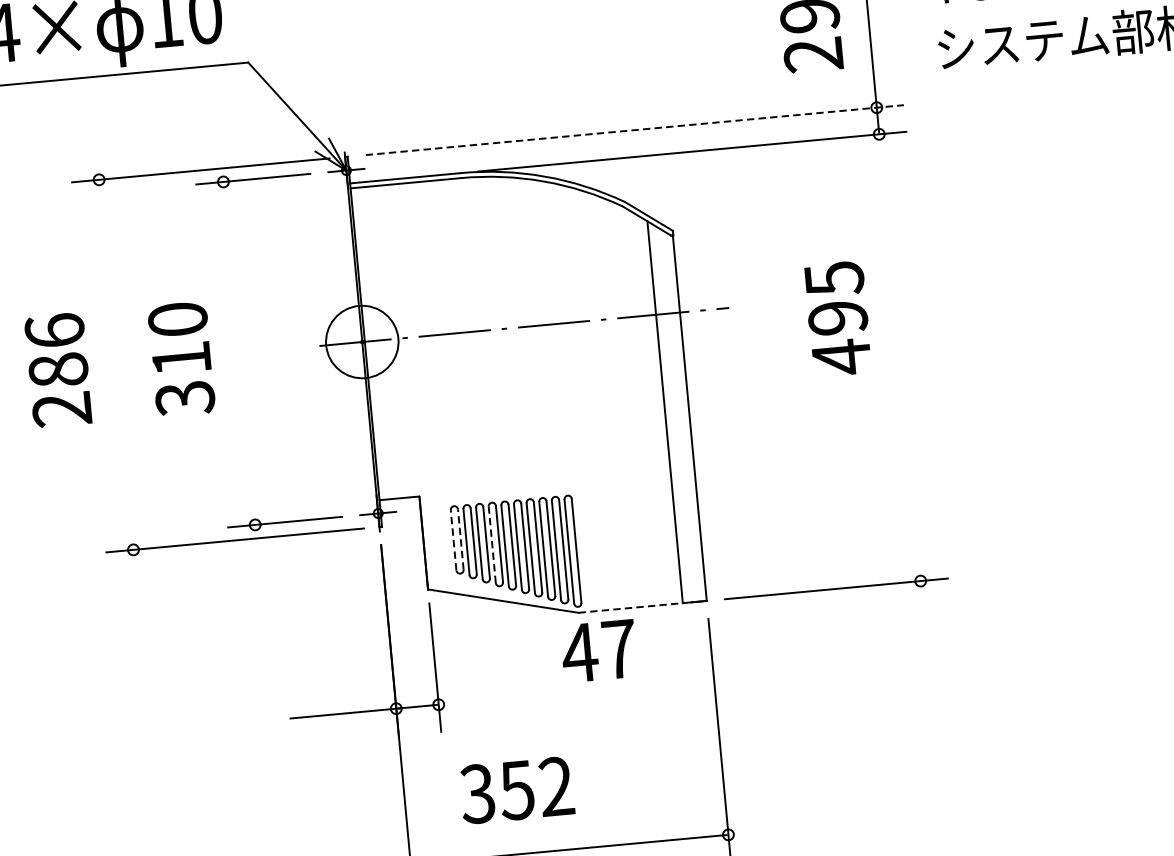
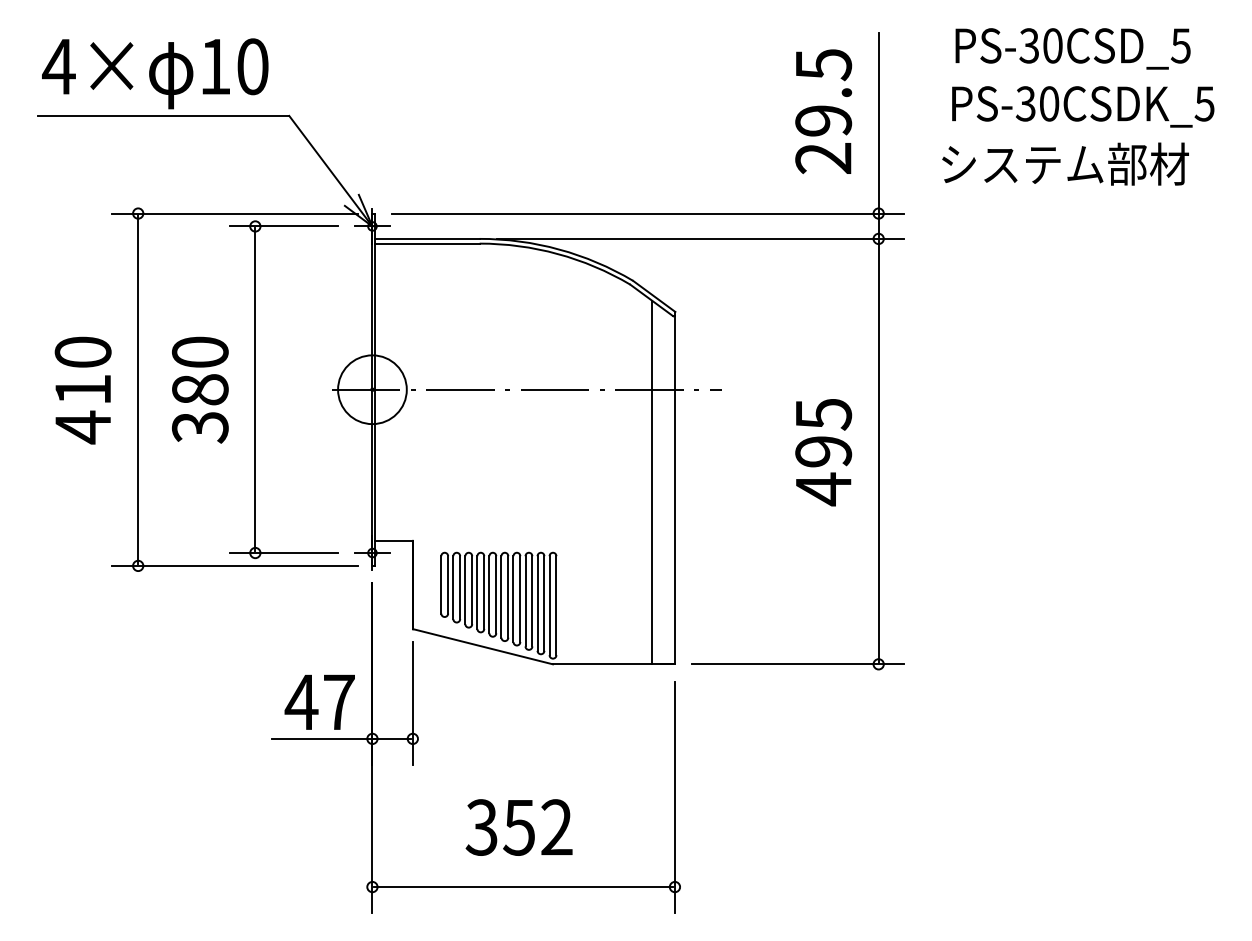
line: (635, 130) -> (648, 213), dashed -> solid
text: (837, 318) -> (823, 452), moved
line: (239, 353) -> (255, 389), added
line: (899, 357) -> (878, 451), added
text: (181, 358) -> (200, 389), 310 -> 380
line: (116, 364) -> (138, 389), added
text: (57, 371) -> (82, 390), 286 -> 410
line: (453, 539) -> (441, 584), dashed -> solid
line: (461, 539) -> (448, 584), dashed -> solid
line: (492, 544) -> (477, 592), dashed -> solid
line: (630, 608) -> (602, 664), dashed -> solid
text: (598, 650) -> (319, 701), moved
text: (516, 790) -> (518, 827), moved

